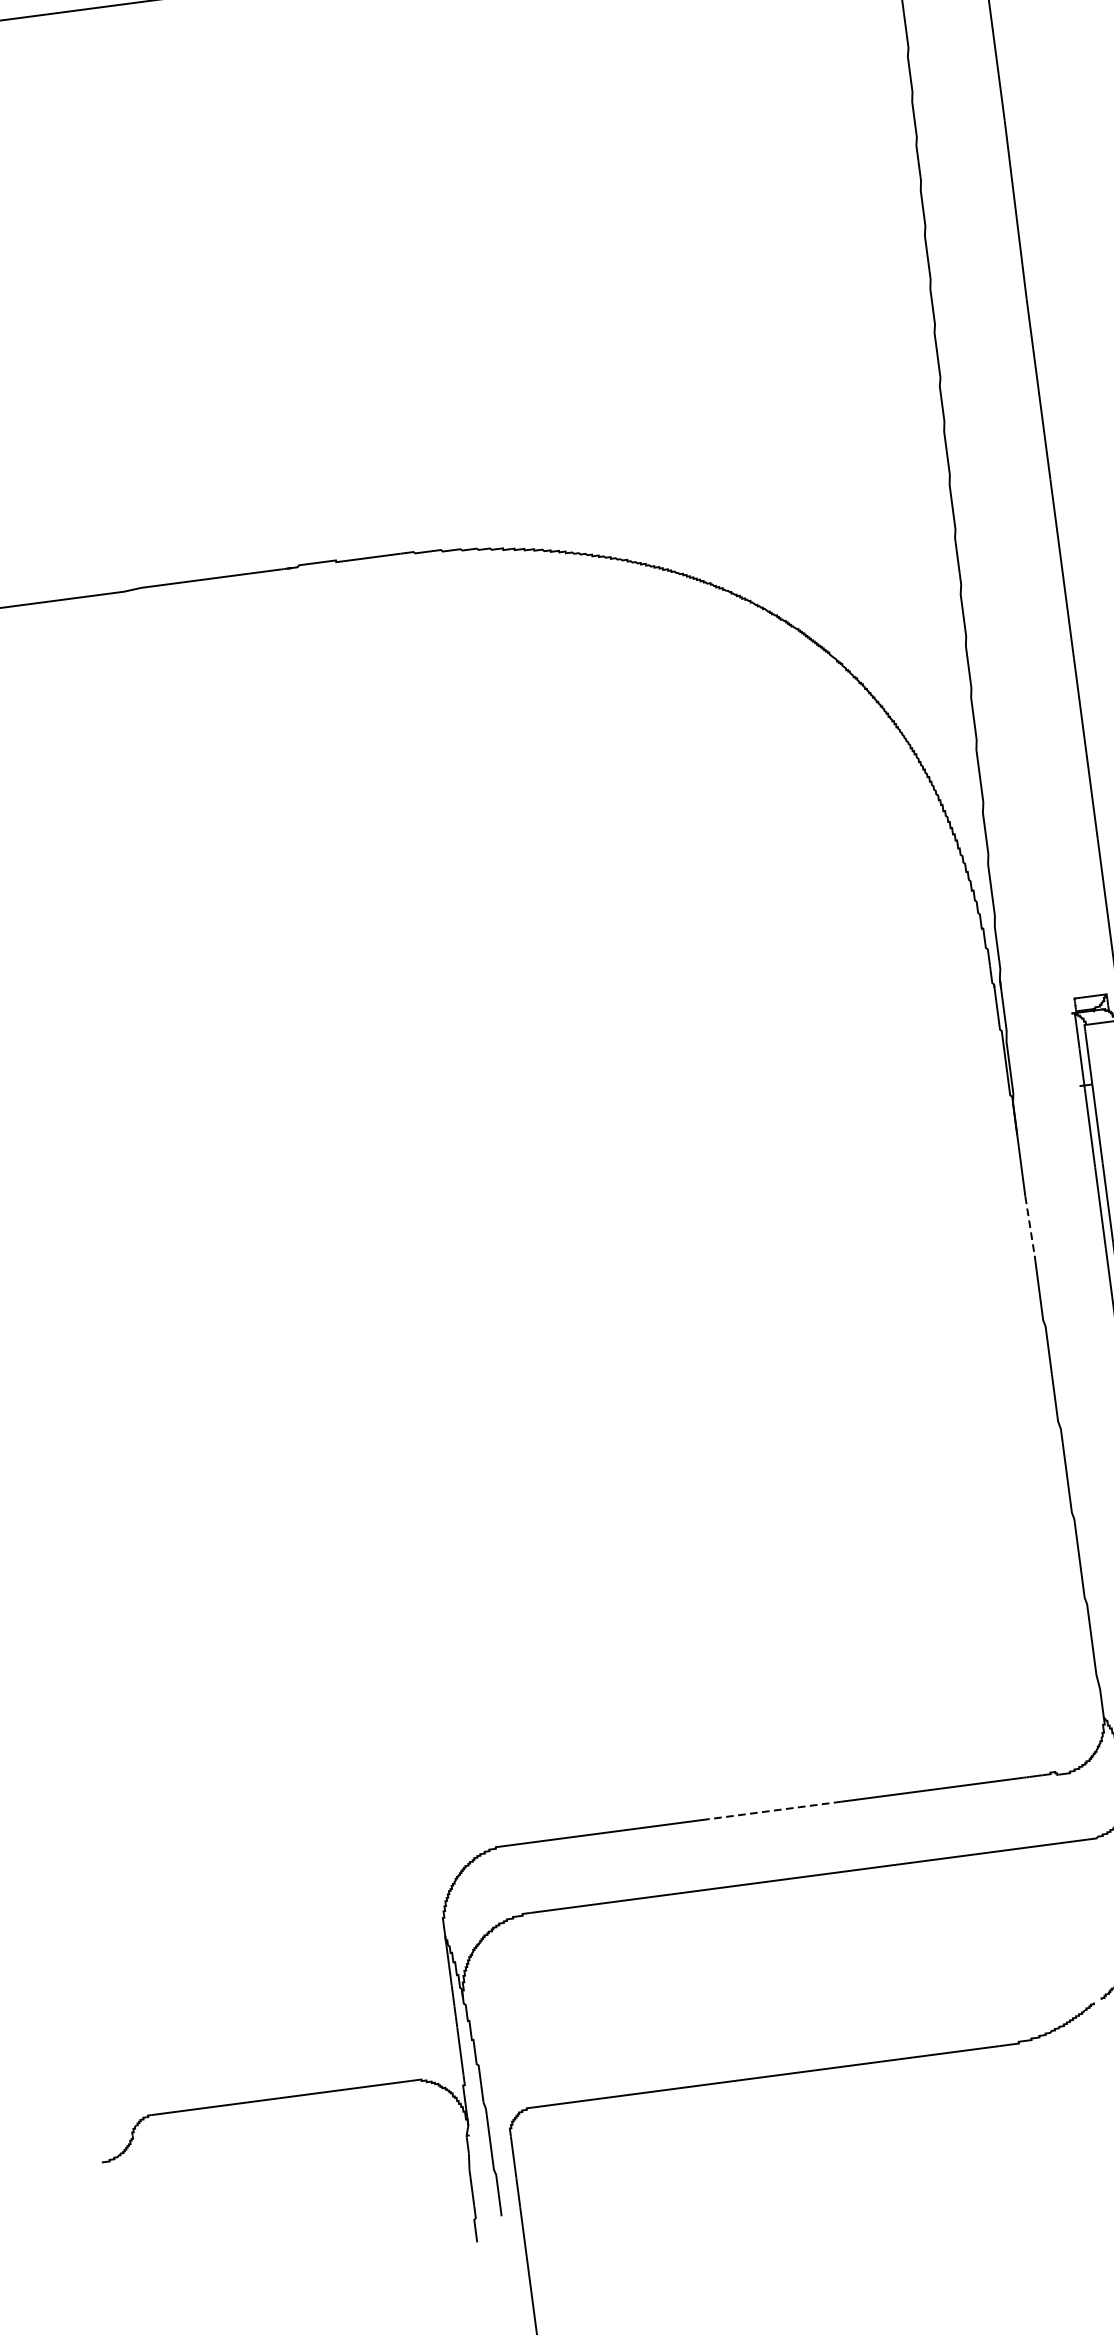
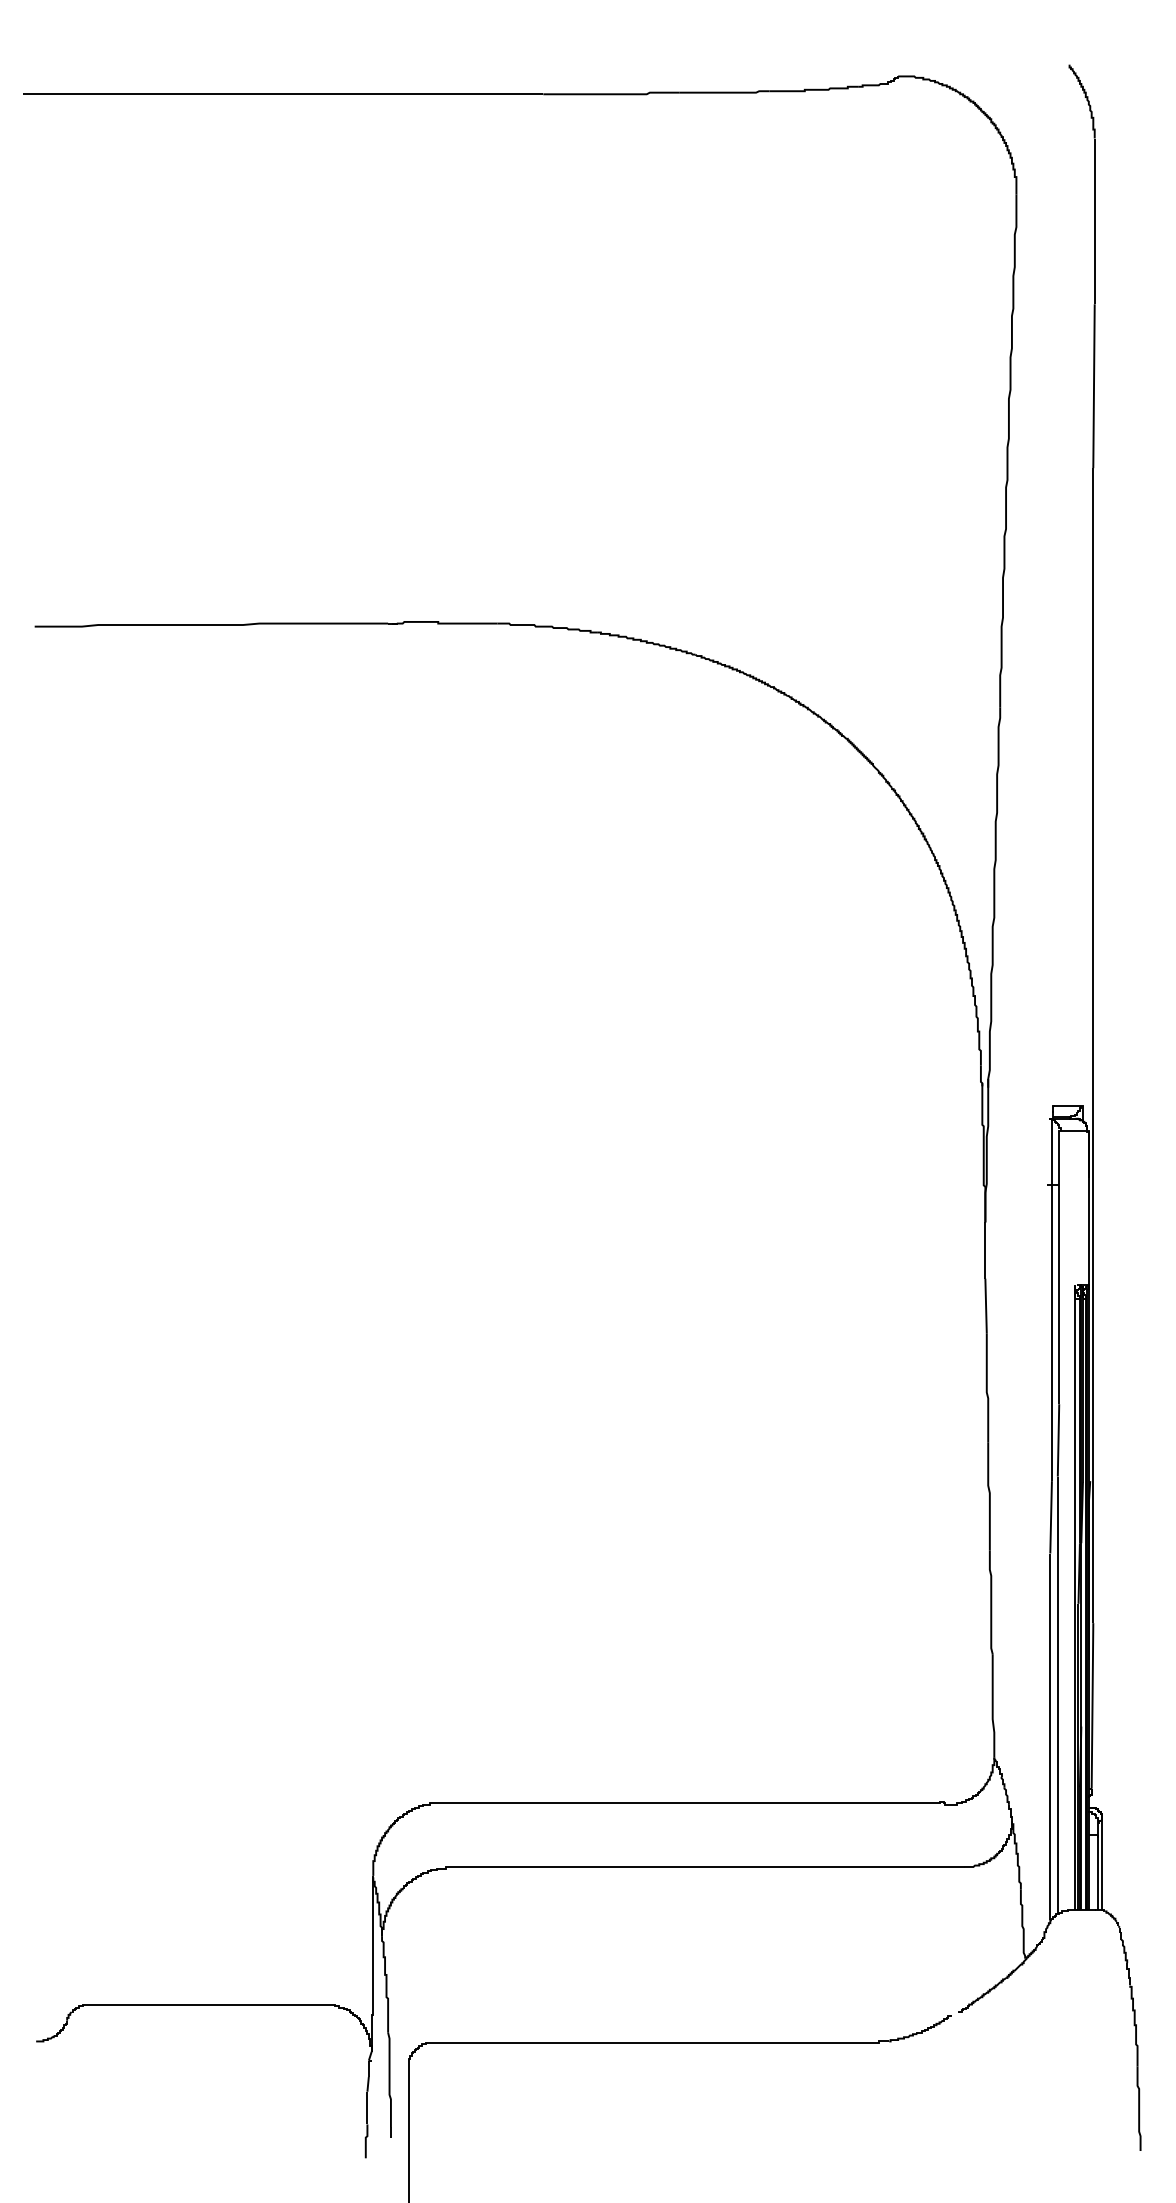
line: (1030, 1226) -> (986, 1306), dashed -> solid
line: (774, 1810) -> (685, 1803), dashed -> solid

